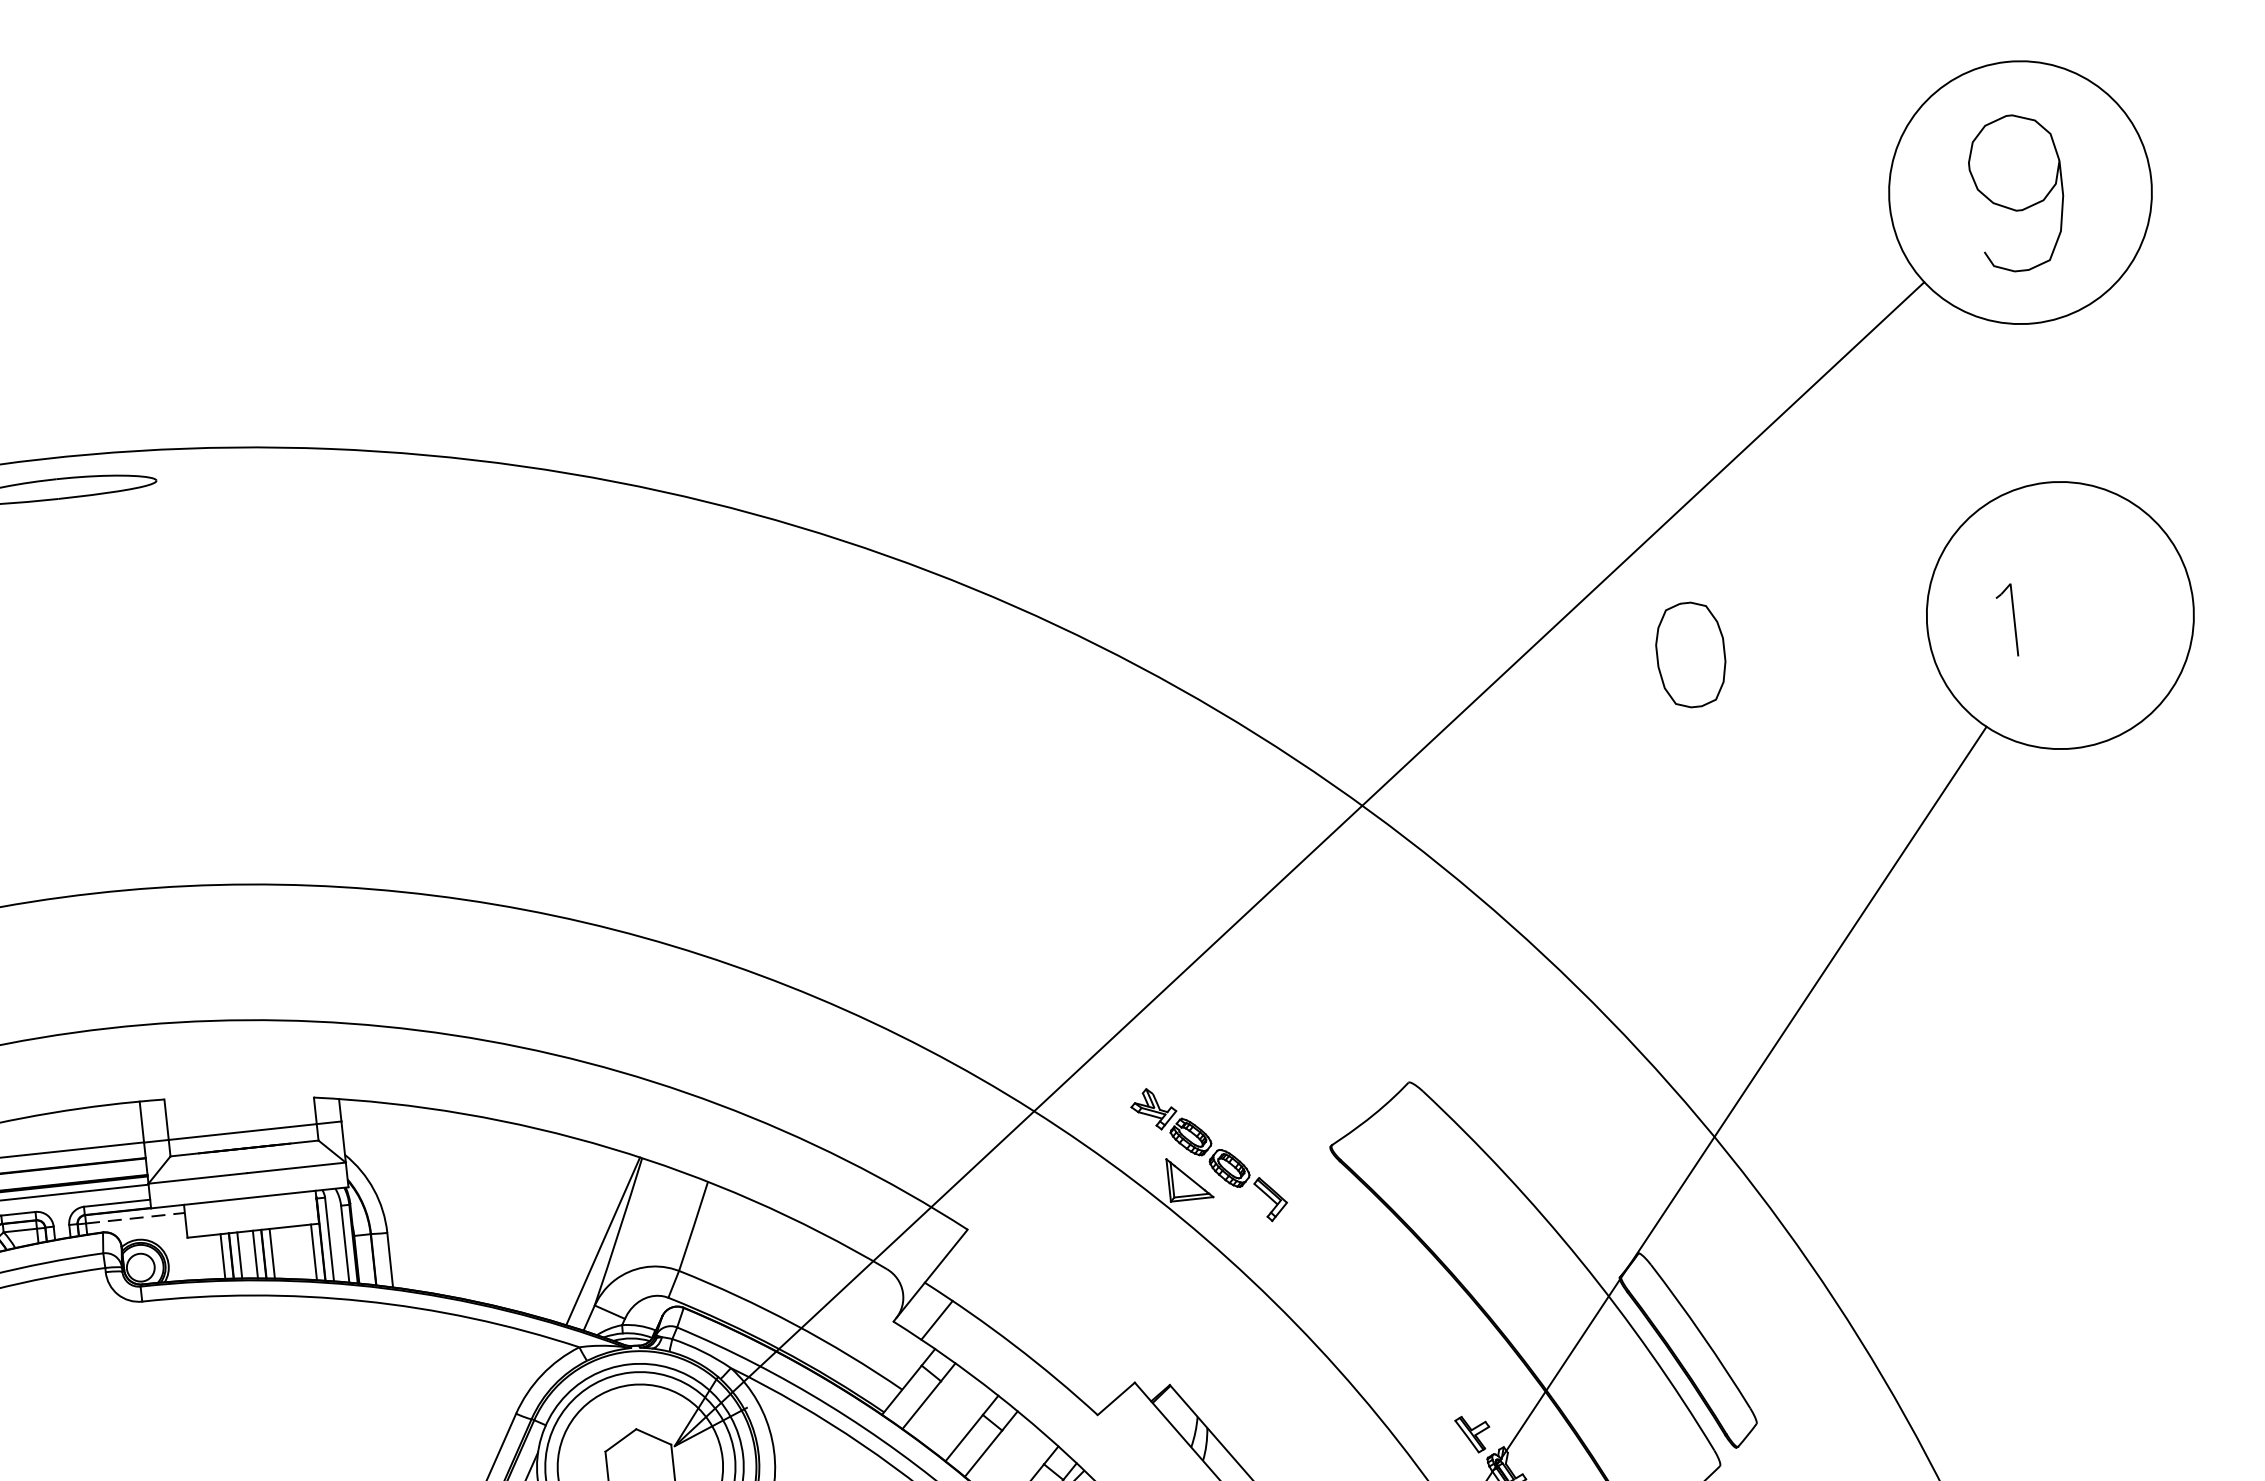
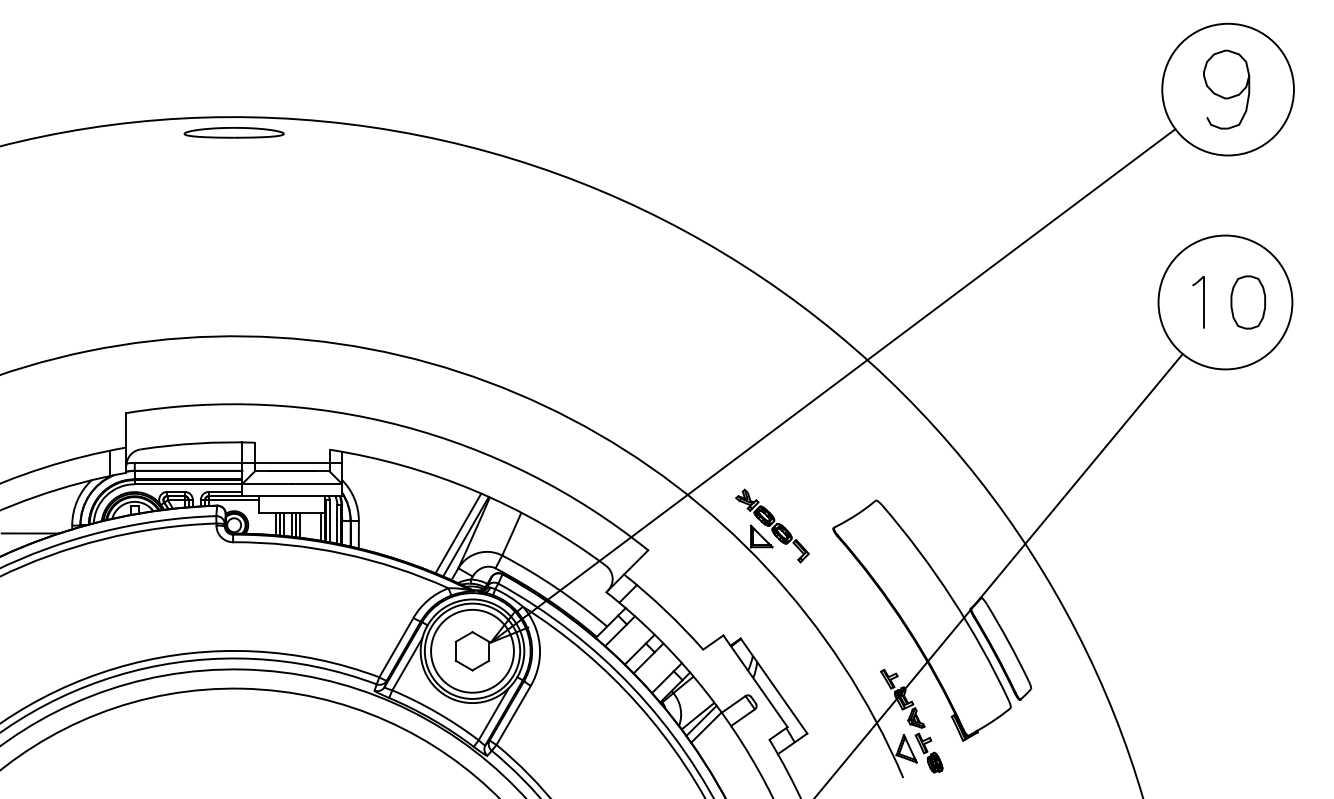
part: (2006, 619) -> (1198, 301), size x1.43
part: (1689, 655) -> (1247, 302), moved
line: (136, 1218) -> (234, 500), dashed -> solid
line: (587, 1236) -> (458, 533), added

